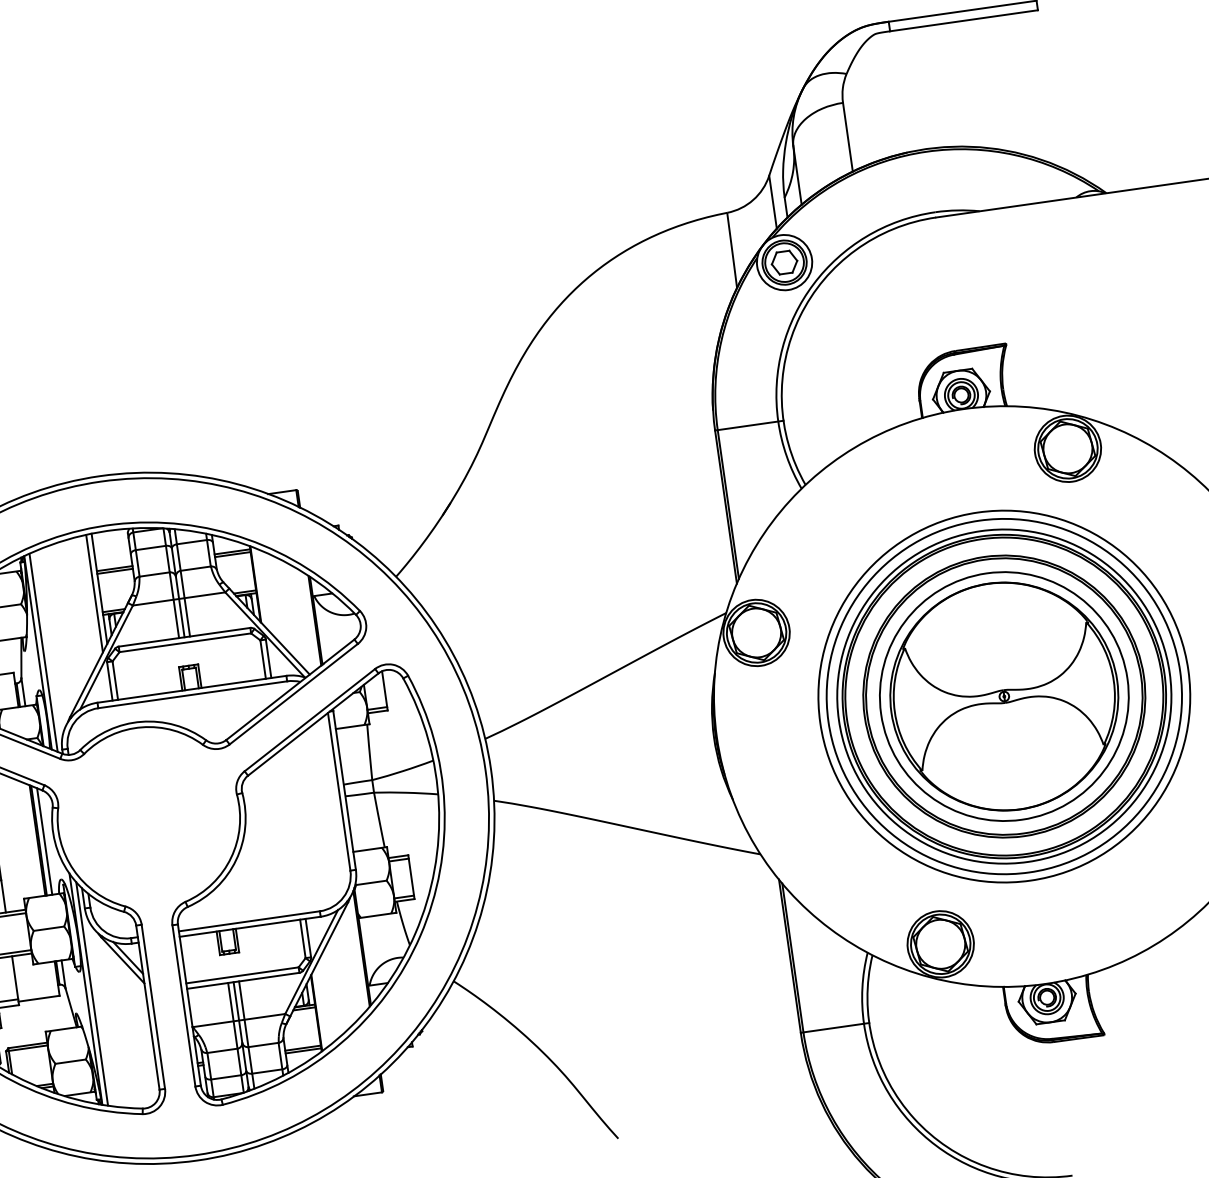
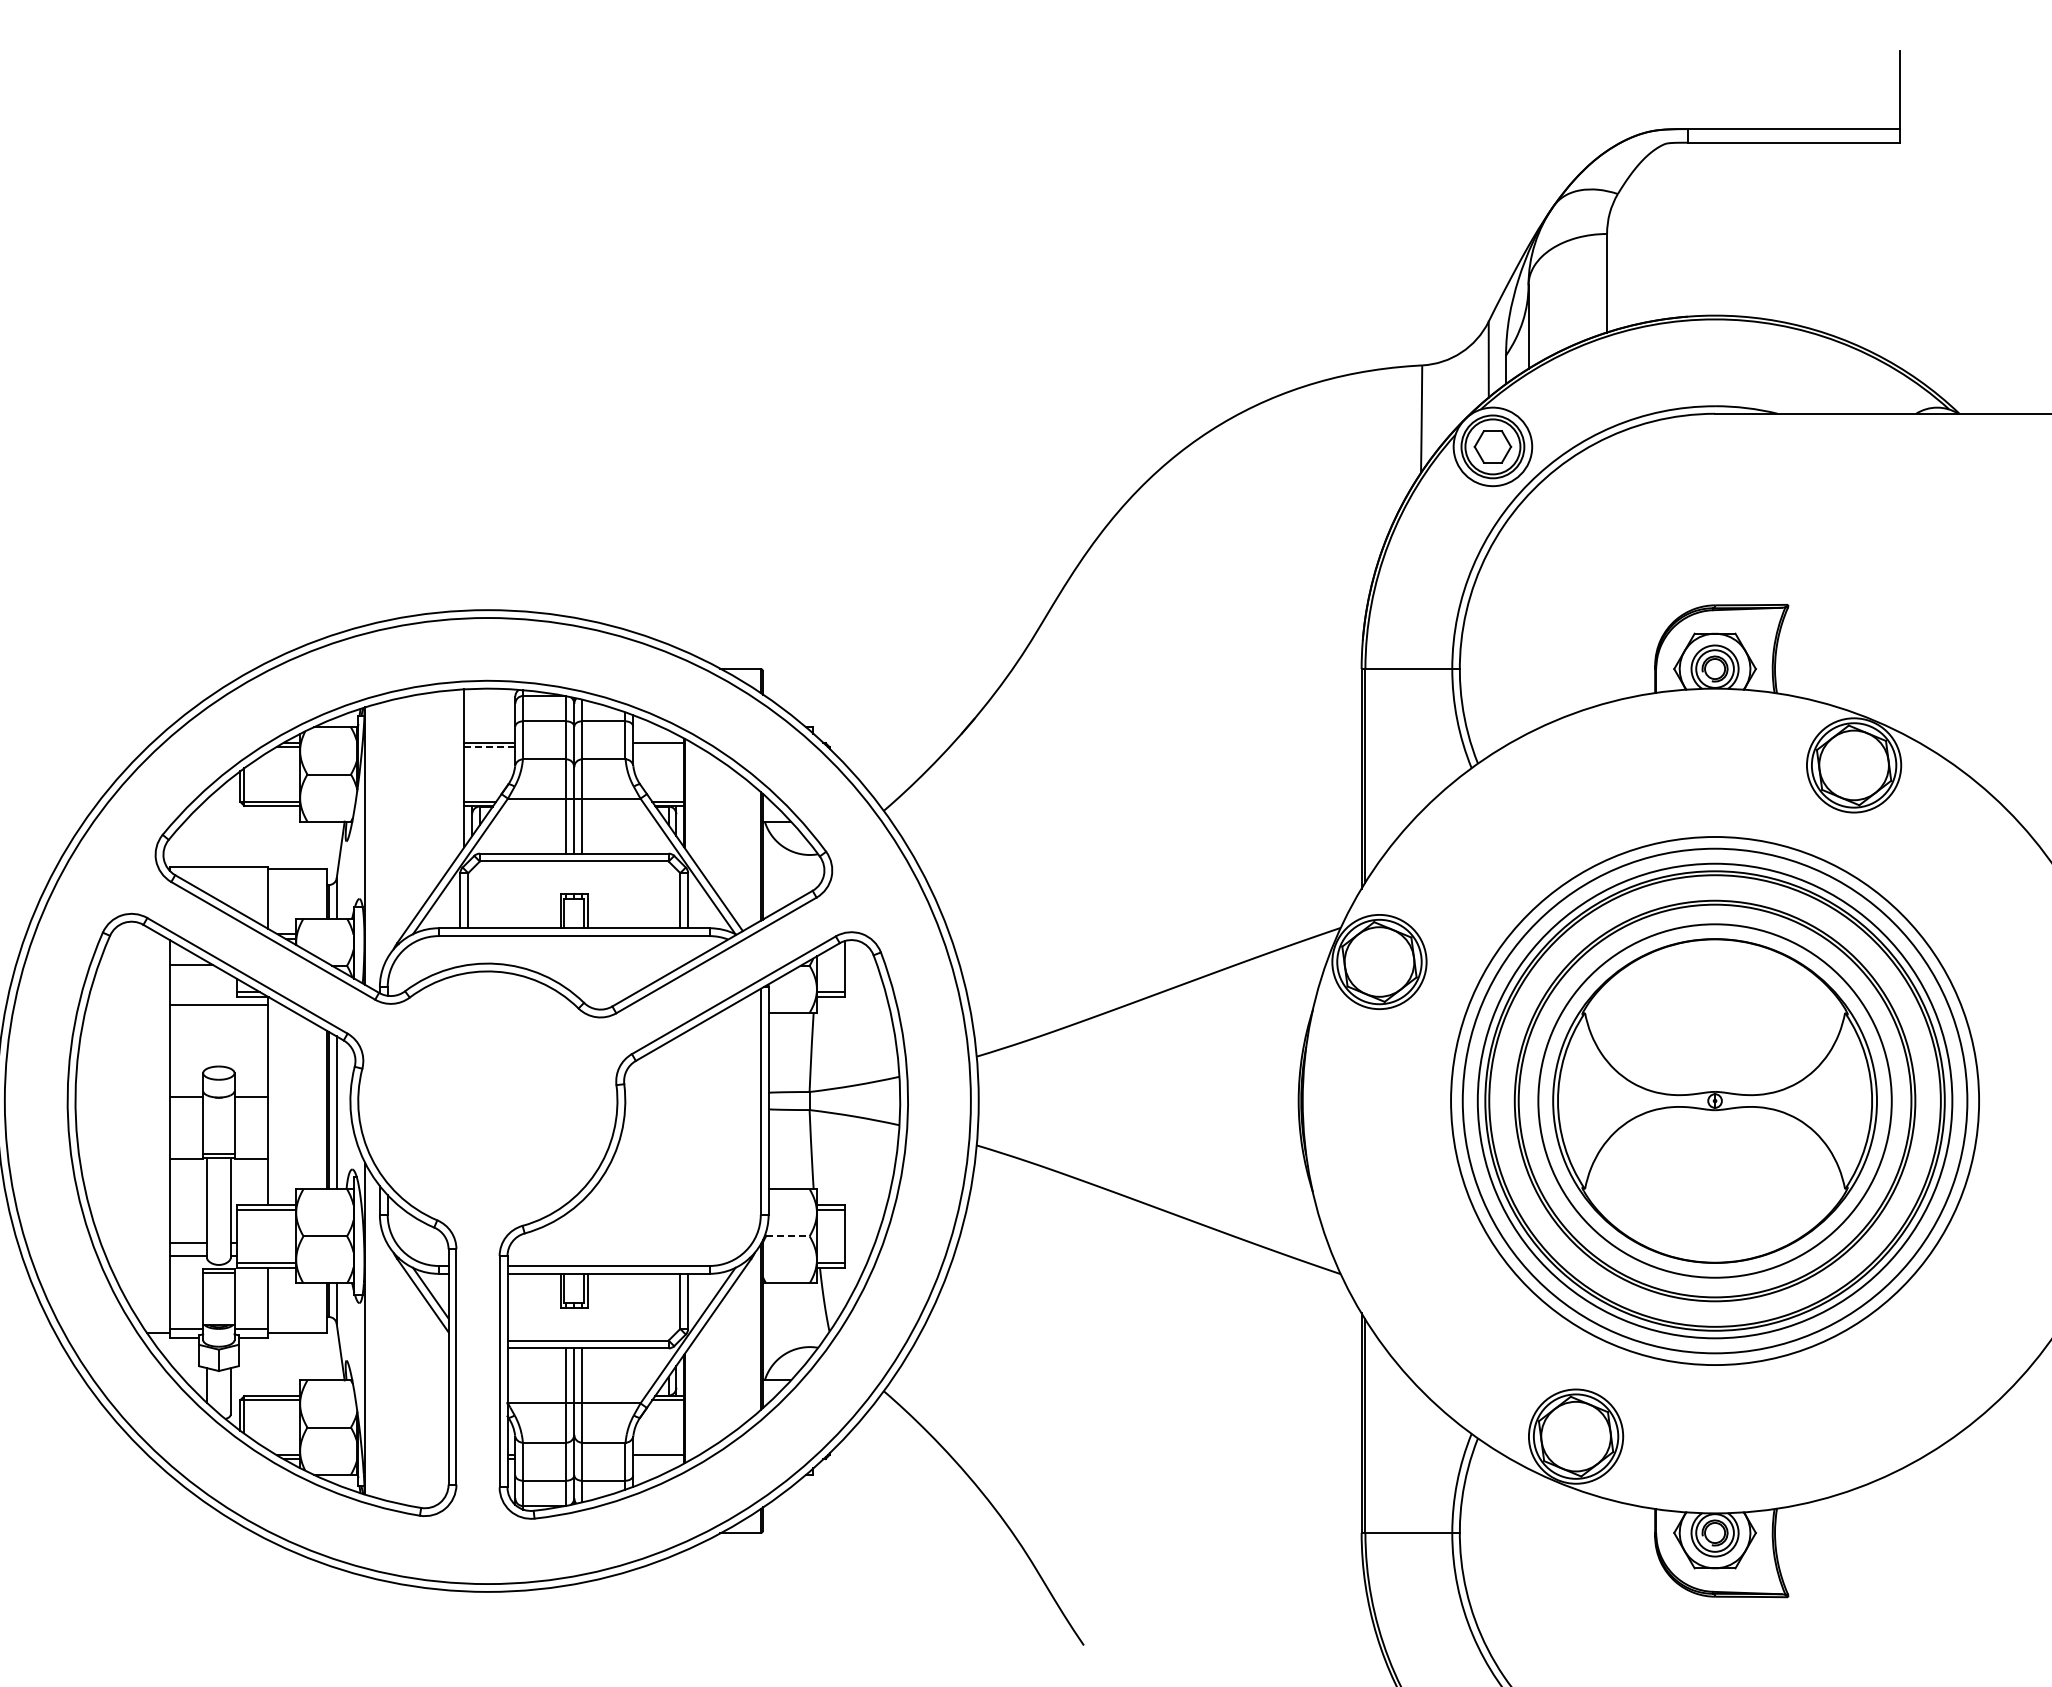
line: (232, 554) -> (658, 747), removed
line: (114, 571) -> (489, 747), solid -> dashed
line: (94, 593) -> (456, 774), removed
line: (43, 653) -> (372, 847), removed
line: (371, 883) -> (787, 1236), solid -> dashed
line: (91, 993) -> (372, 1336), removed
line: (303, 1050) -> (658, 1458), removed

